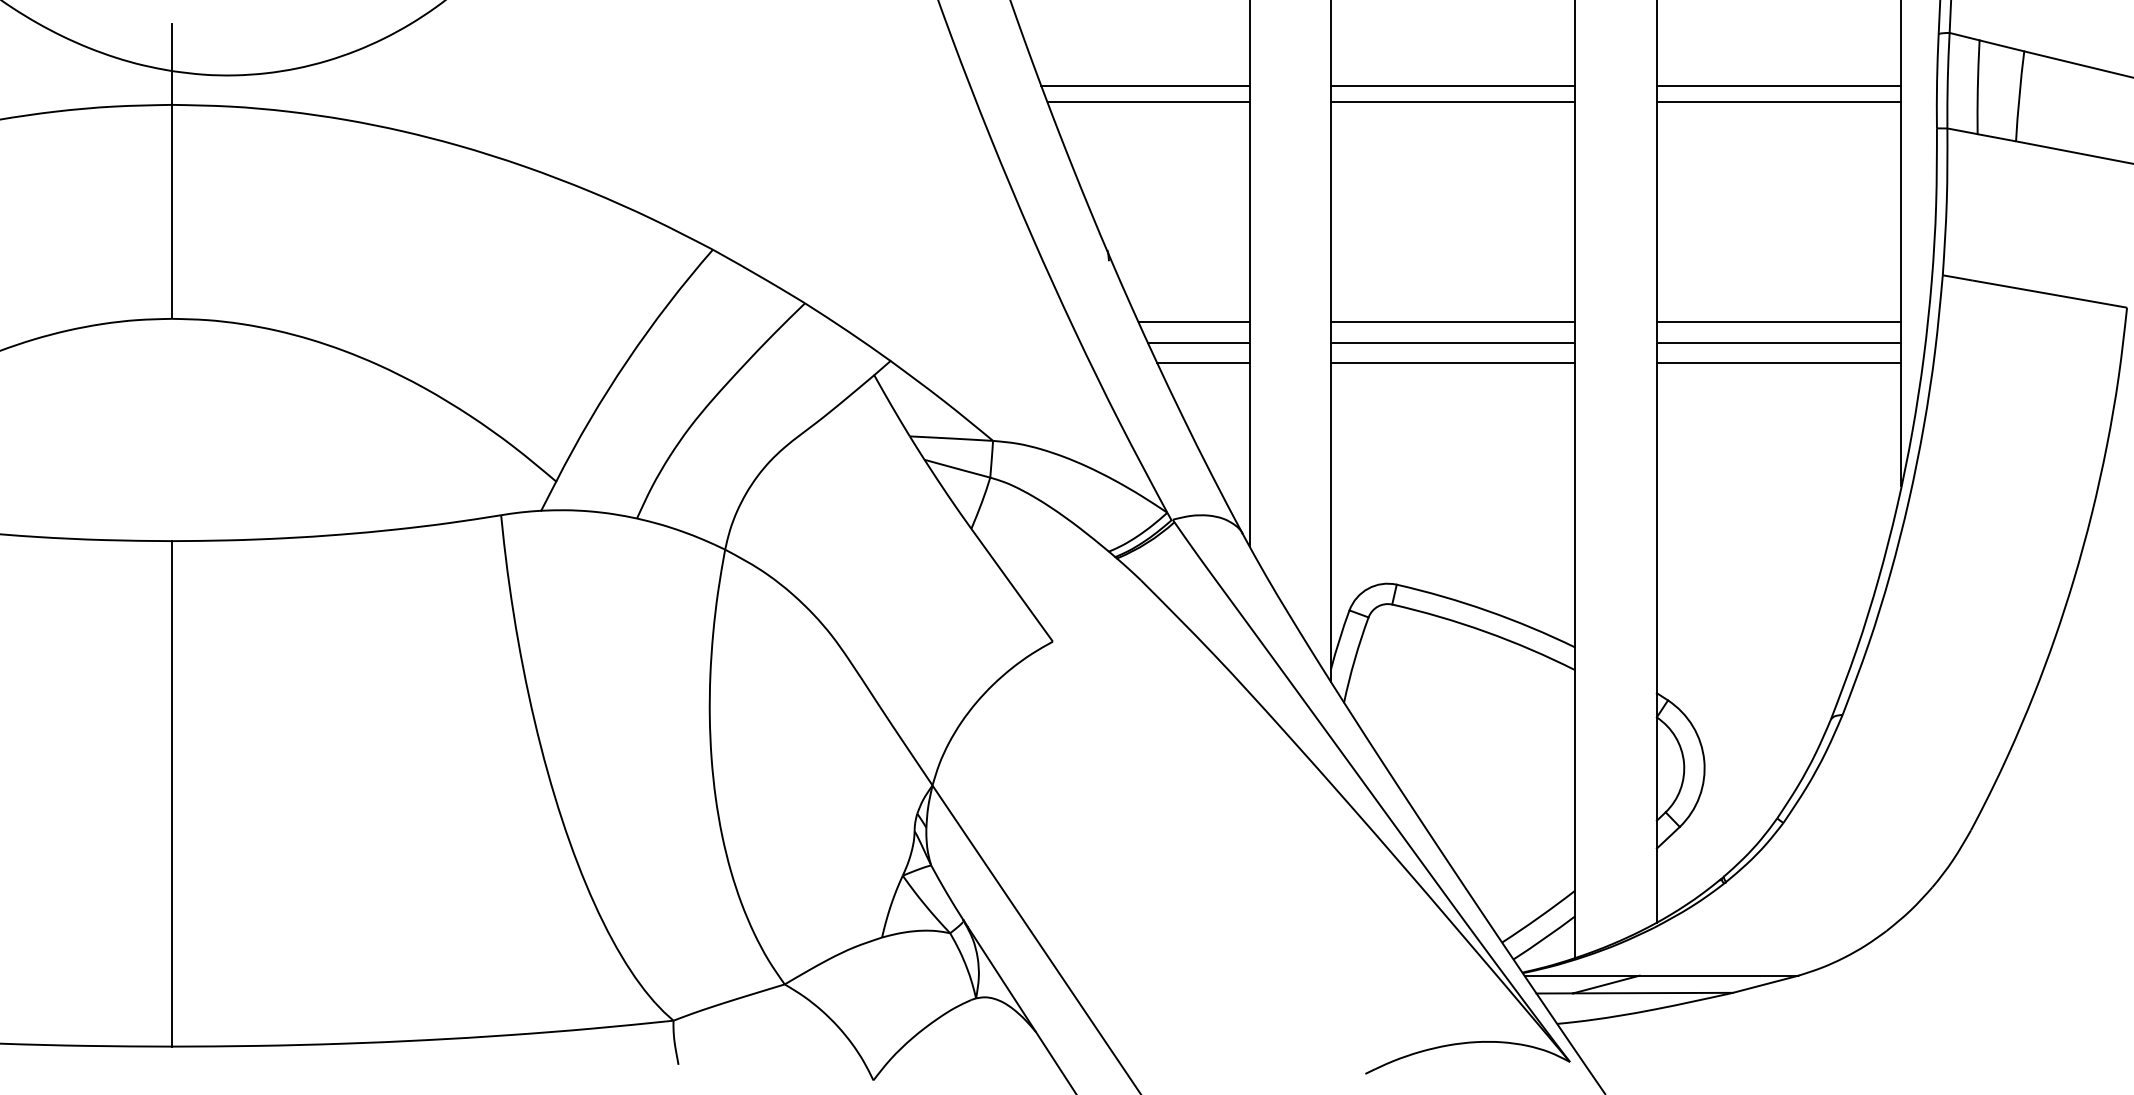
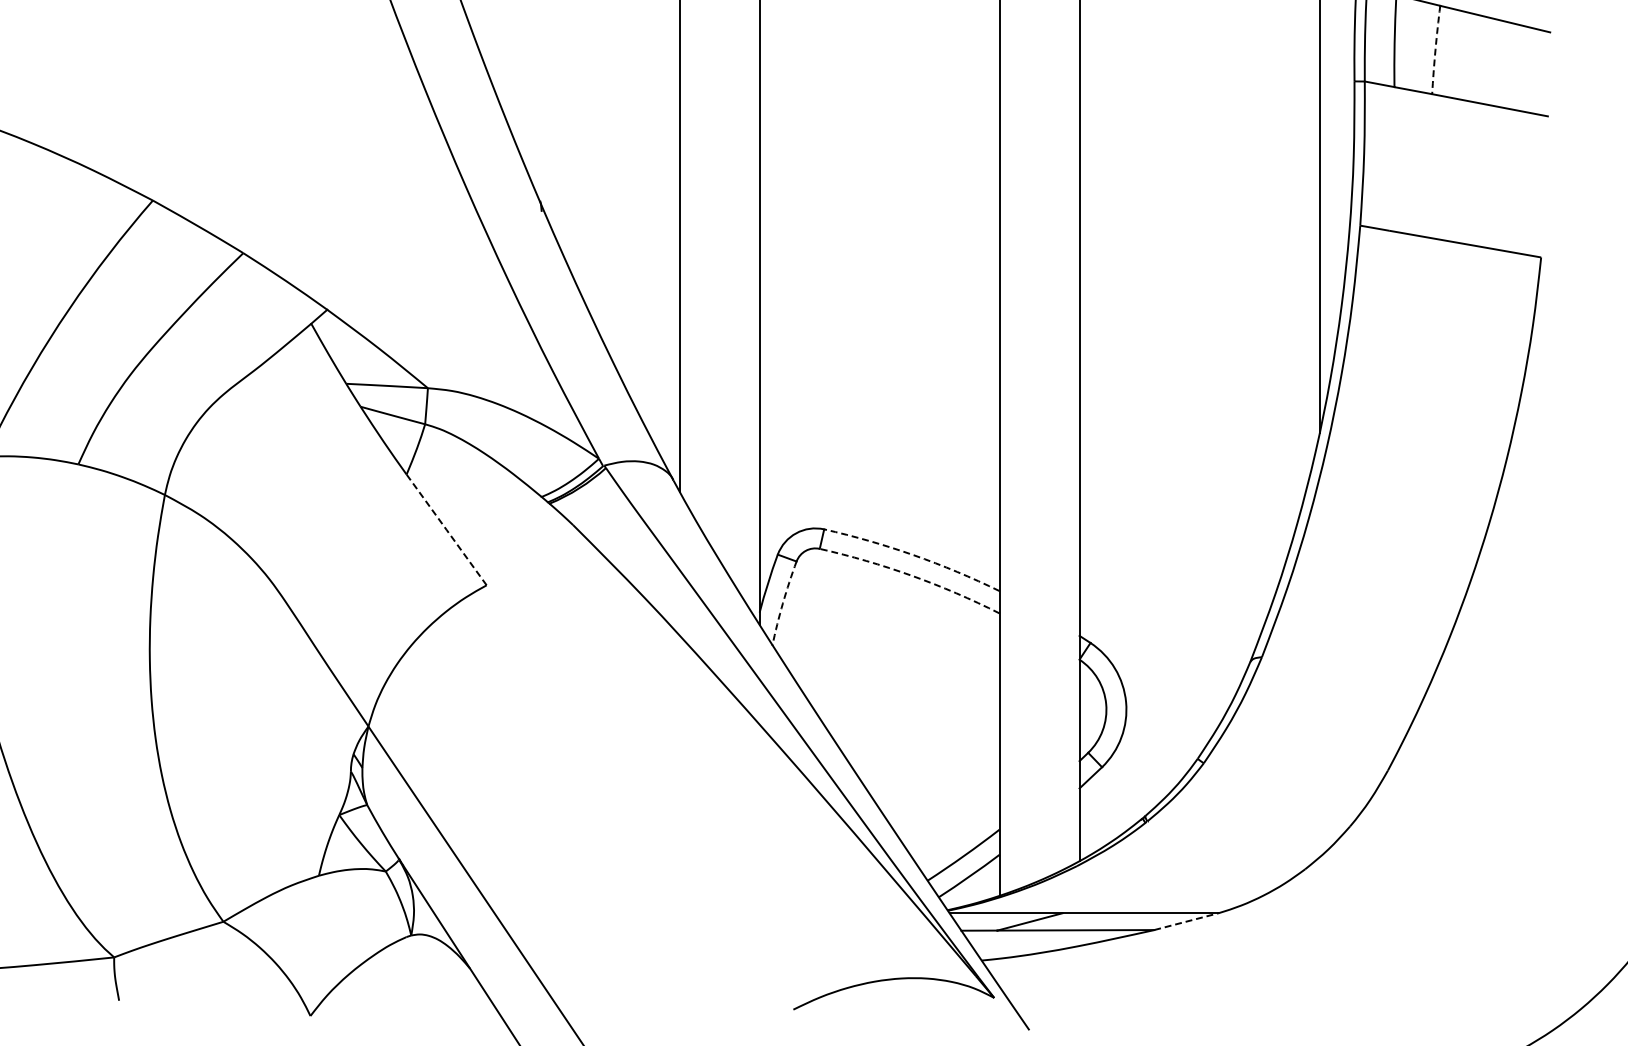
line: (1145, 86) -> (577, 40), removed
line: (1453, 86) -> (879, 40), removed
line: (1778, 86) -> (1198, 40), removed
arc: (2019, 96) -> (1435, 50), solid -> dashed
line: (1148, 102) -> (580, 56), removed
line: (1453, 102) -> (879, 56), removed
line: (1778, 102) -> (1198, 56), removed
line: (1193, 322) -> (624, 271), removed
line: (1453, 322) -> (879, 271), removed
line: (1778, 322) -> (1198, 271), removed
line: (1198, 342) -> (629, 291), removed
line: (1453, 342) -> (879, 291), removed
line: (1778, 342) -> (1198, 291), removed
line: (1203, 363) -> (634, 312), removed
line: (1453, 363) -> (879, 312), removed
line: (1778, 363) -> (1198, 312), removed
line: (1012, 585) -> (446, 530), solid -> dashed
arc: (1487, 610) -> (913, 554), solid -> dashed
arc: (1485, 631) -> (911, 575), solid -> dashed
arc: (1354, 659) -> (782, 602), solid -> dashed
line: (1765, 984) -> (1186, 921), solid -> dashed

